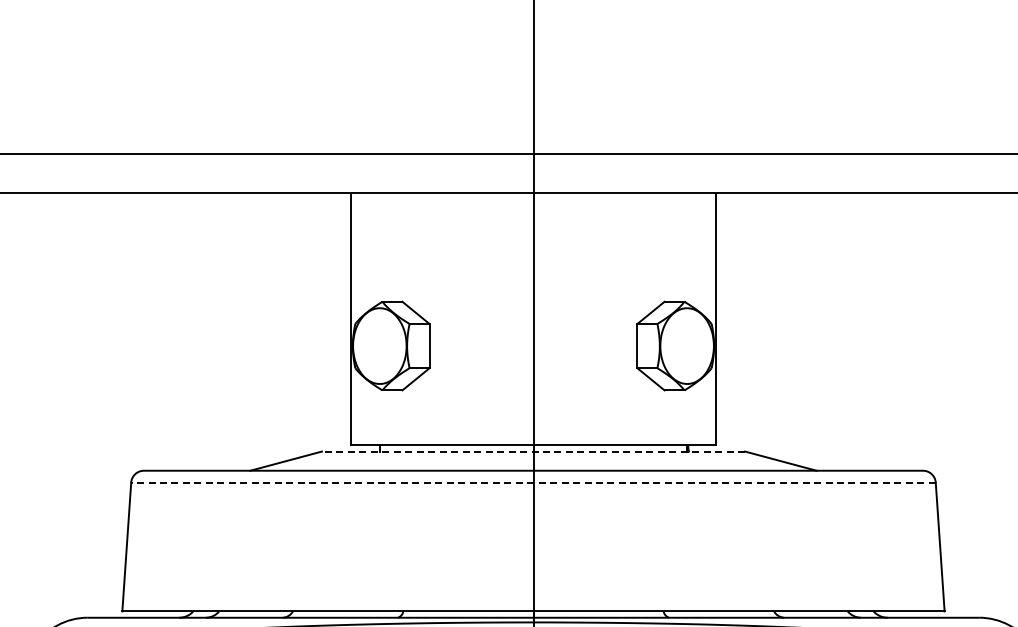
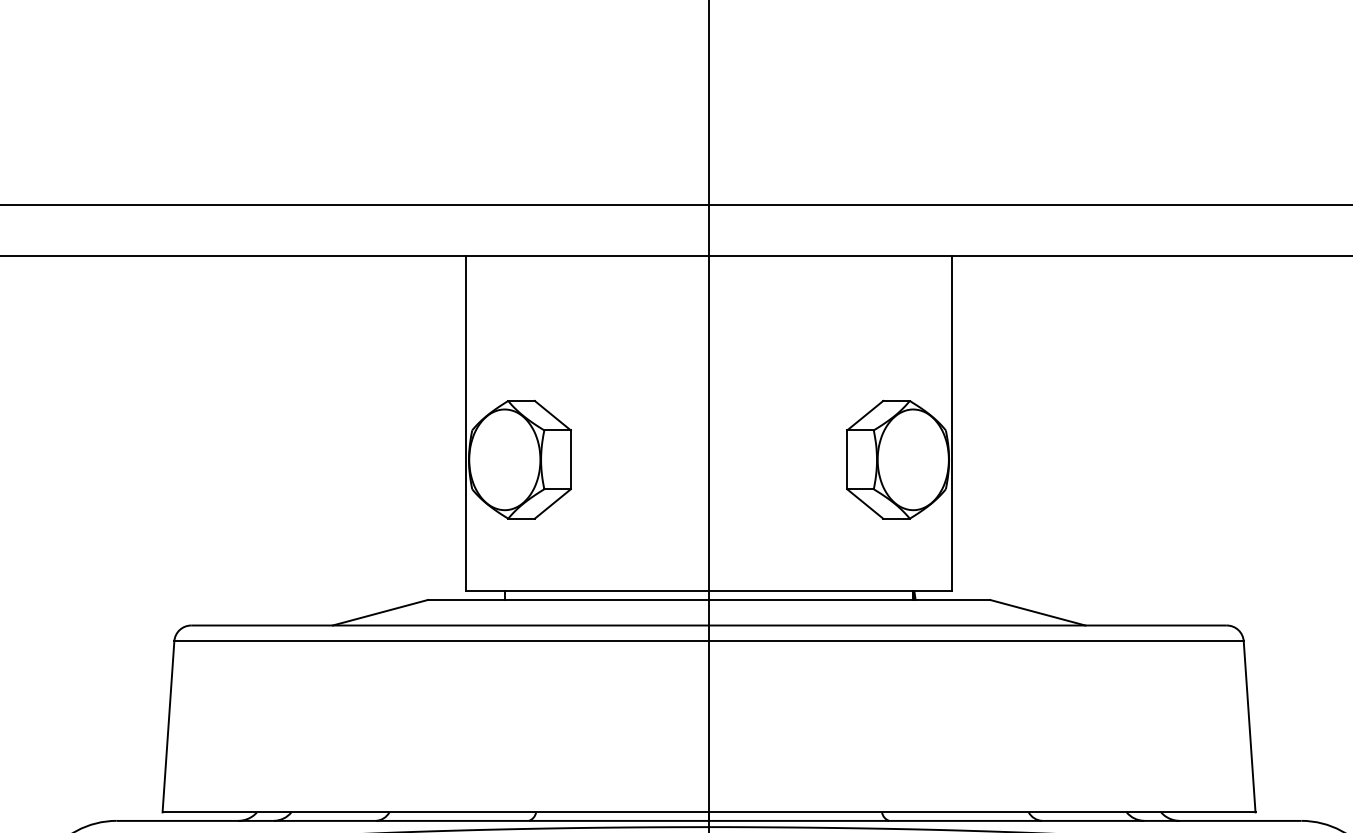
line: (533, 451) -> (709, 599), dashed -> solid
line: (532, 482) -> (707, 641), dashed -> solid

